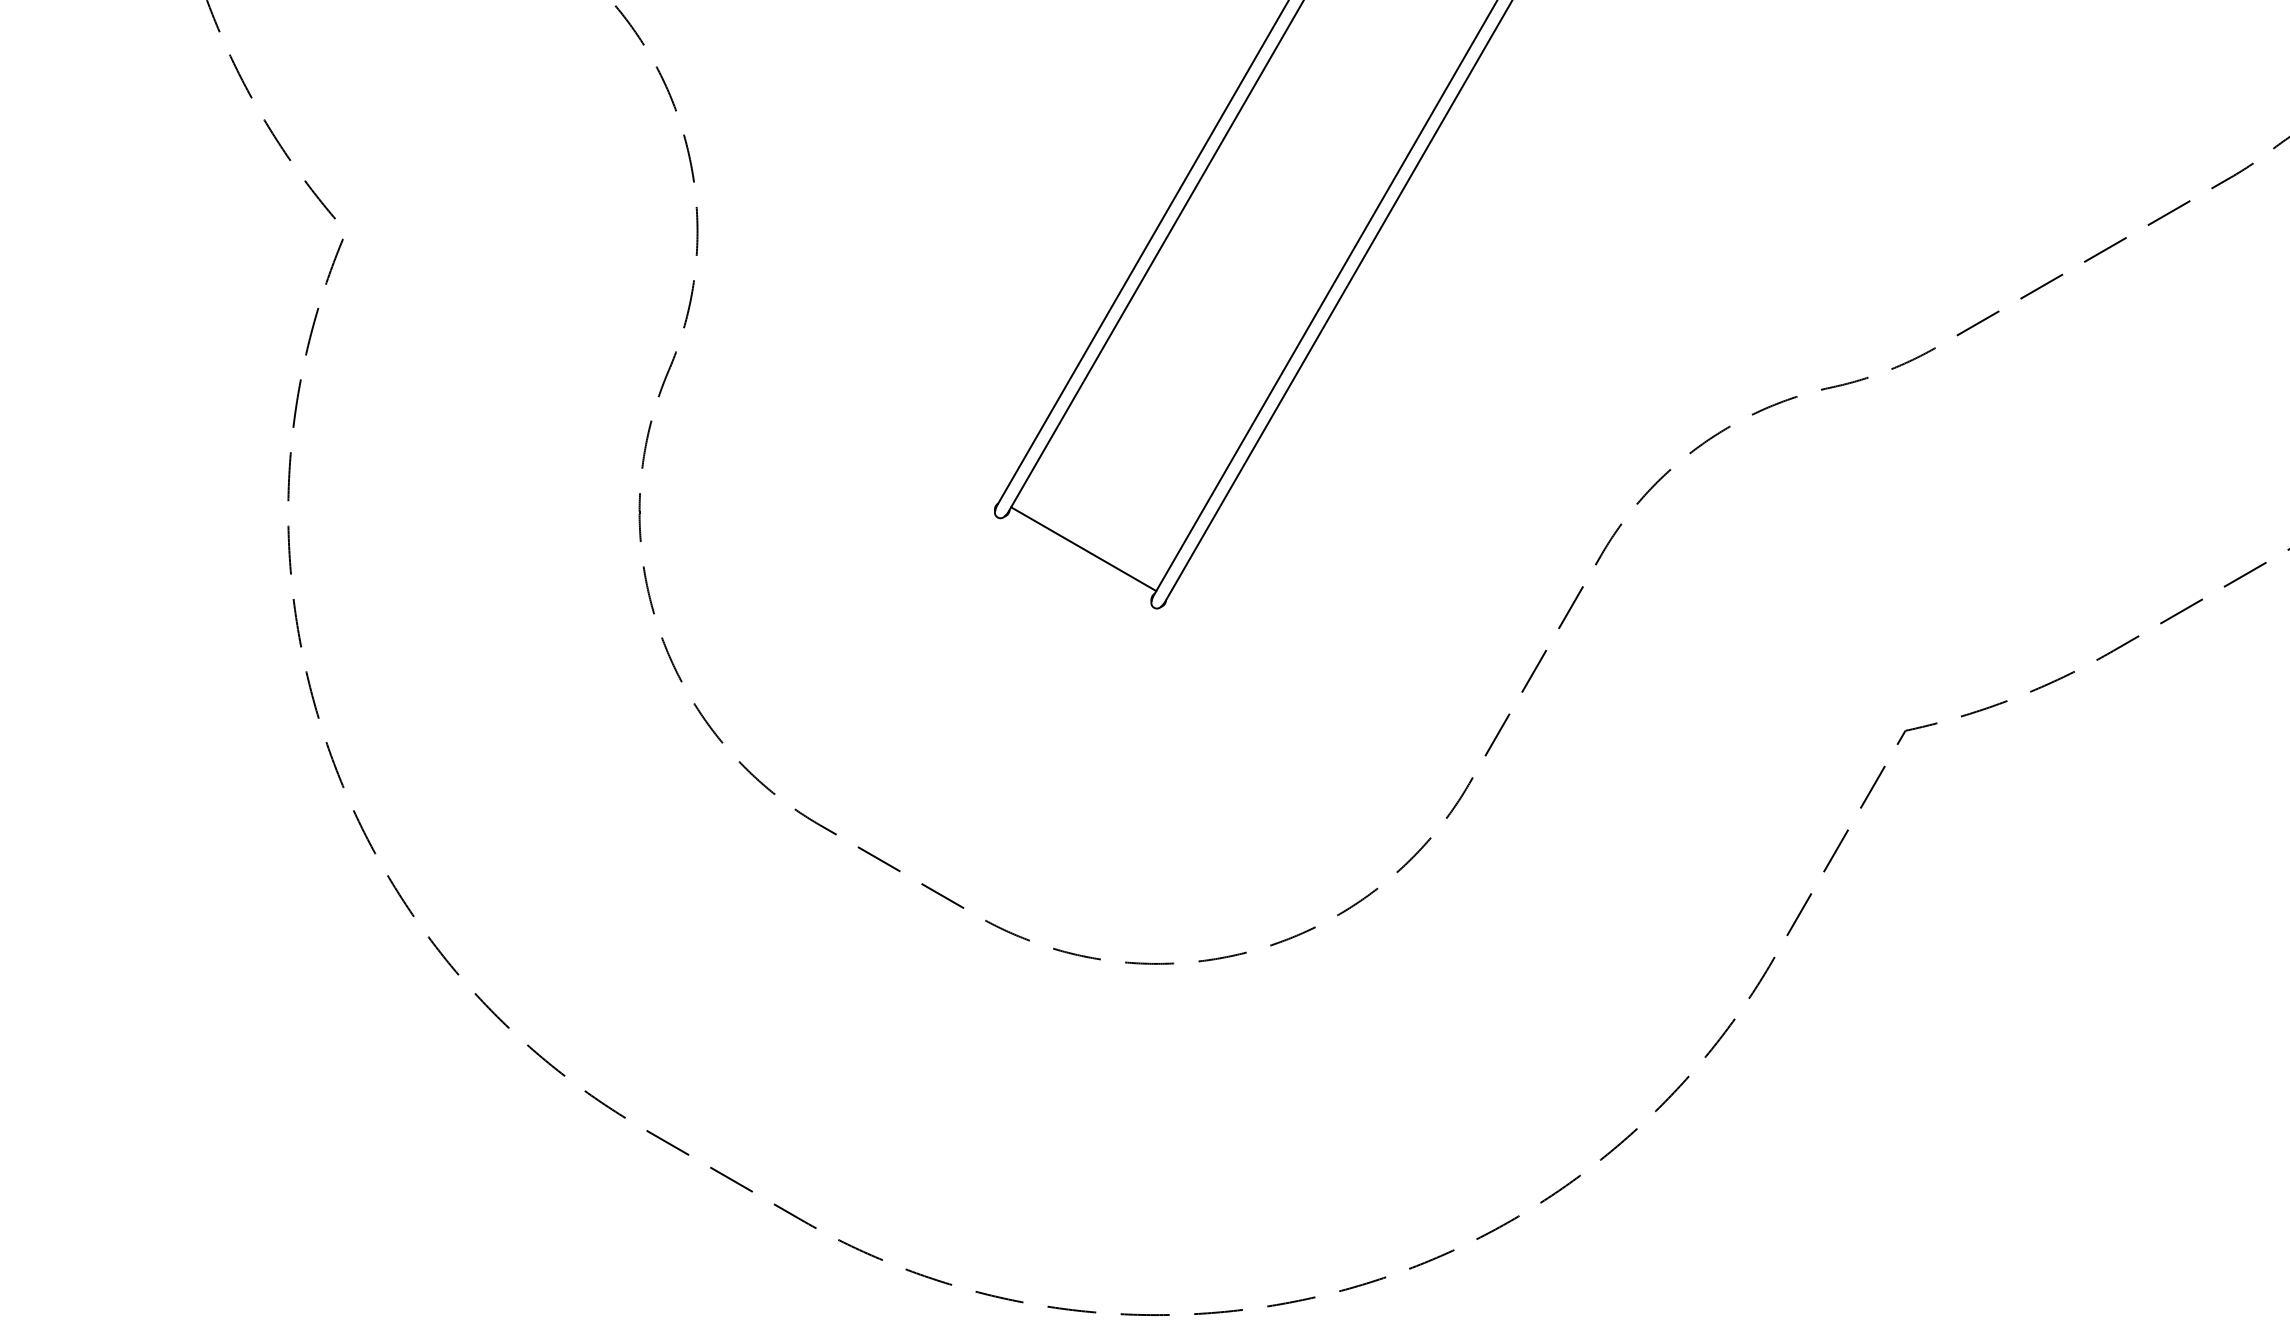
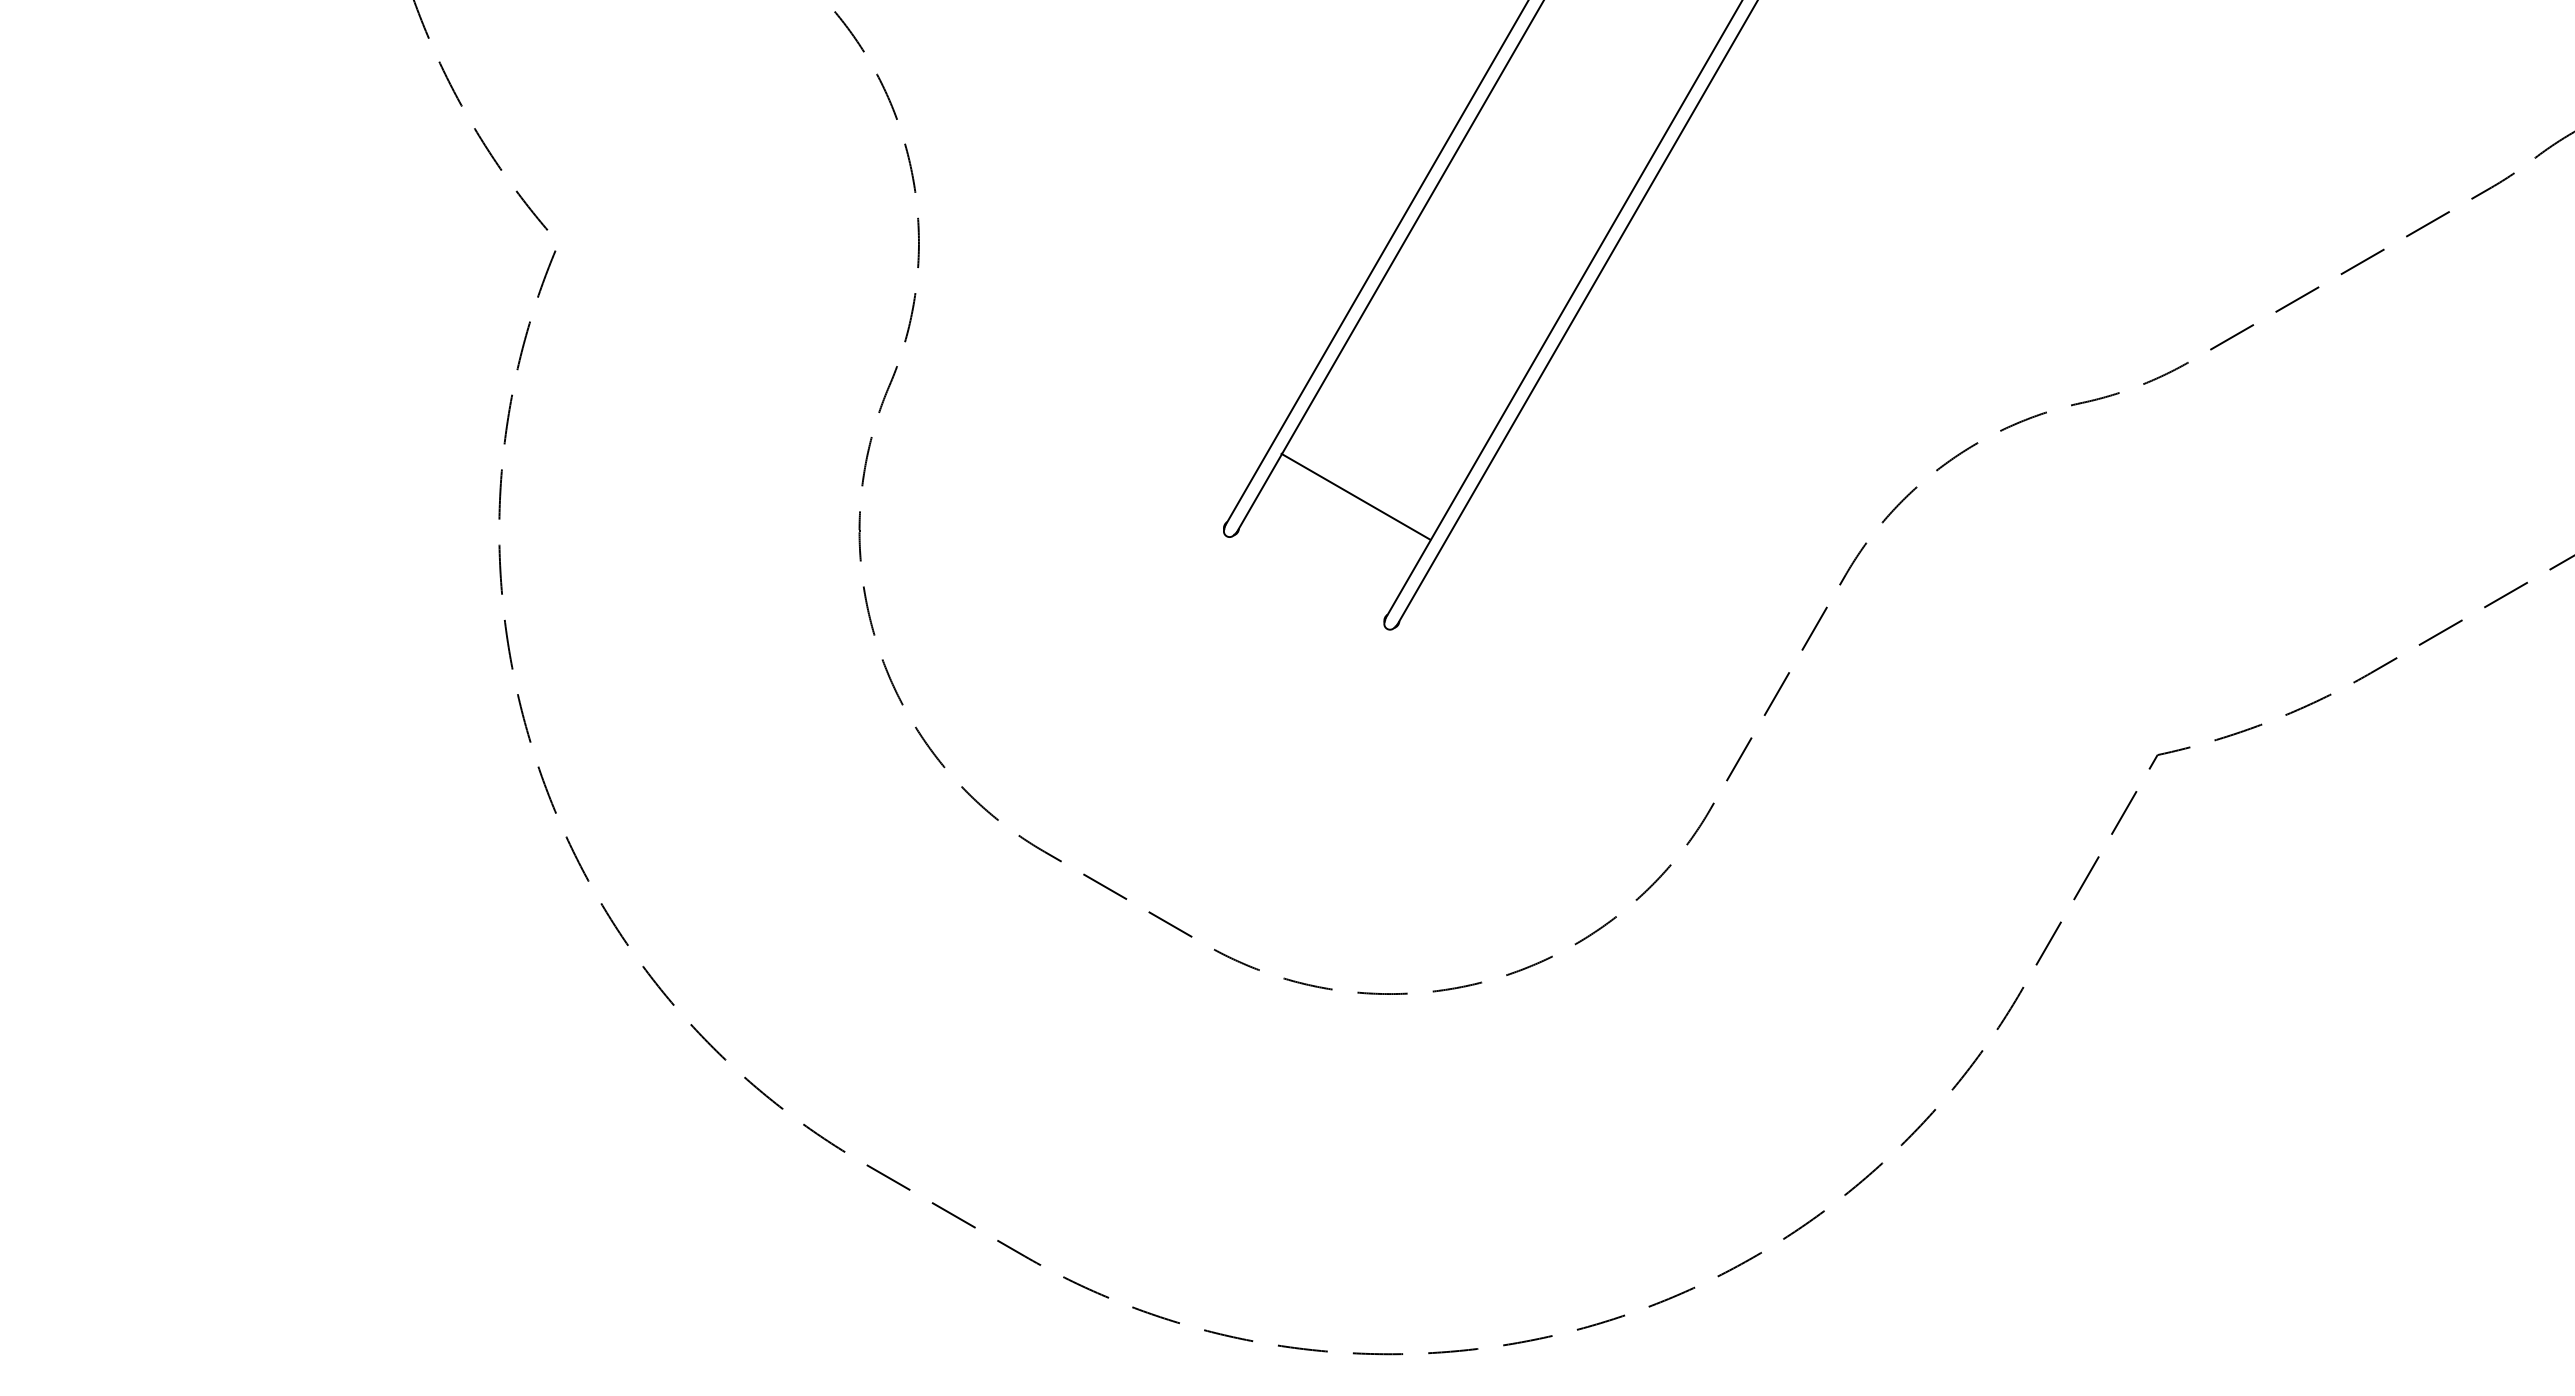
line: (1083, 548) -> (1355, 496), moved

